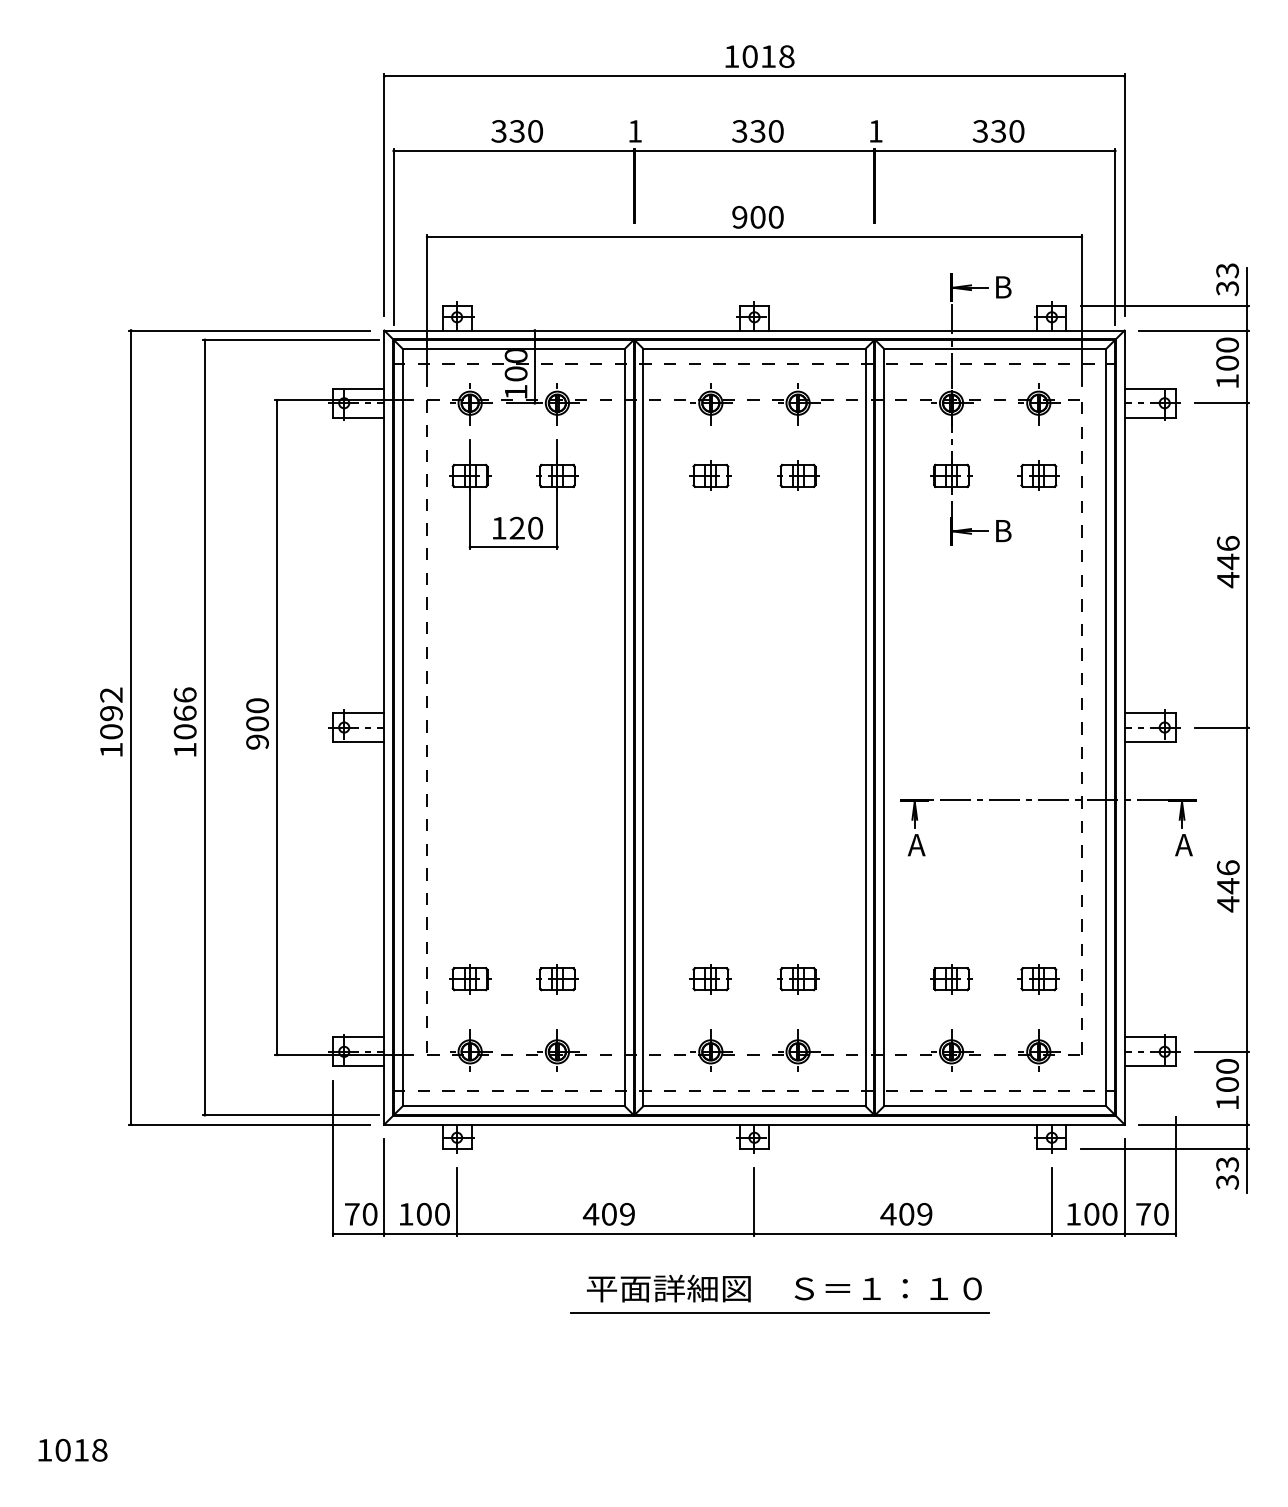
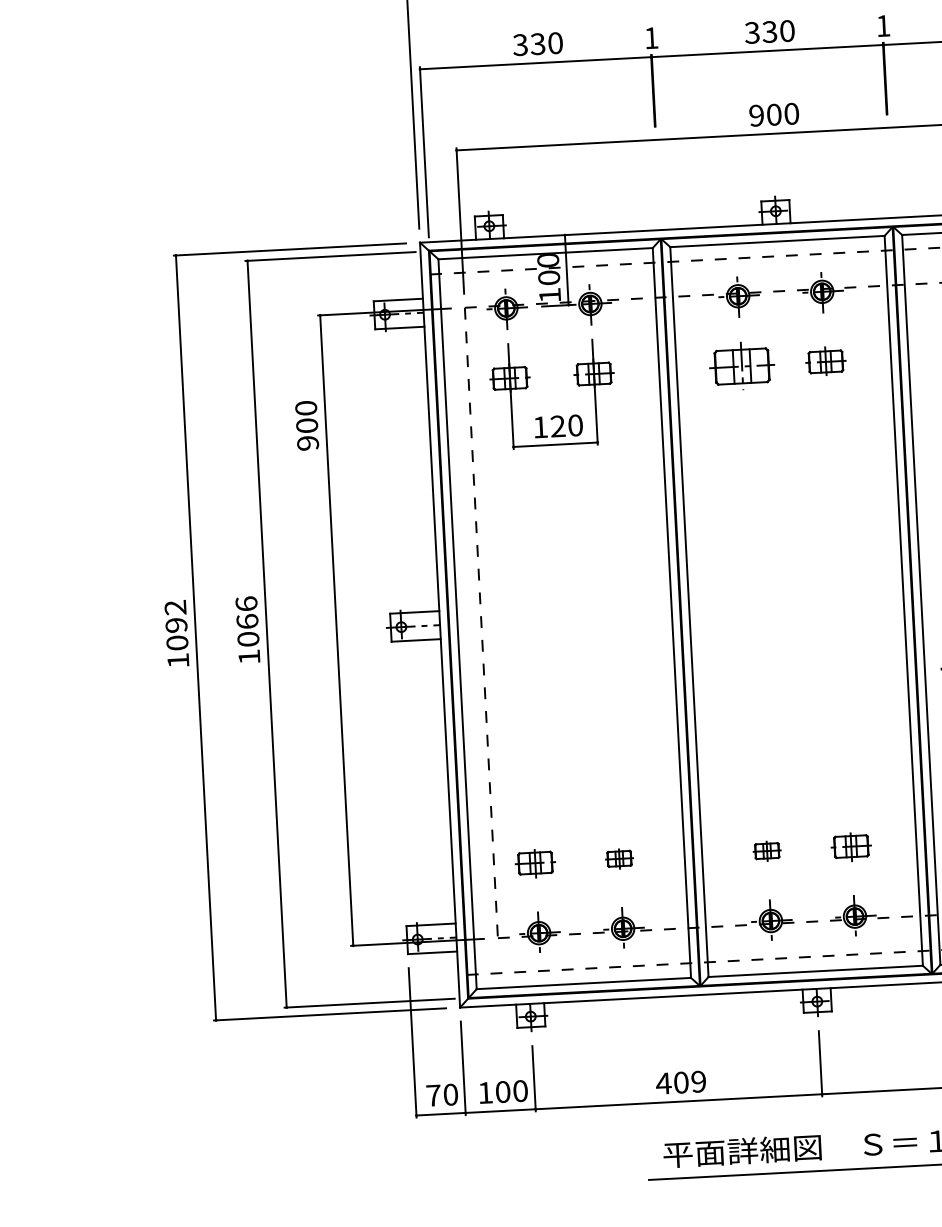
part: (710, 475) -> (741, 365), size x1.6
text: (257, 723) -> (307, 425), moved
part: (557, 979) -> (619, 859), size x0.7
part: (710, 979) -> (766, 851), size x0.7

